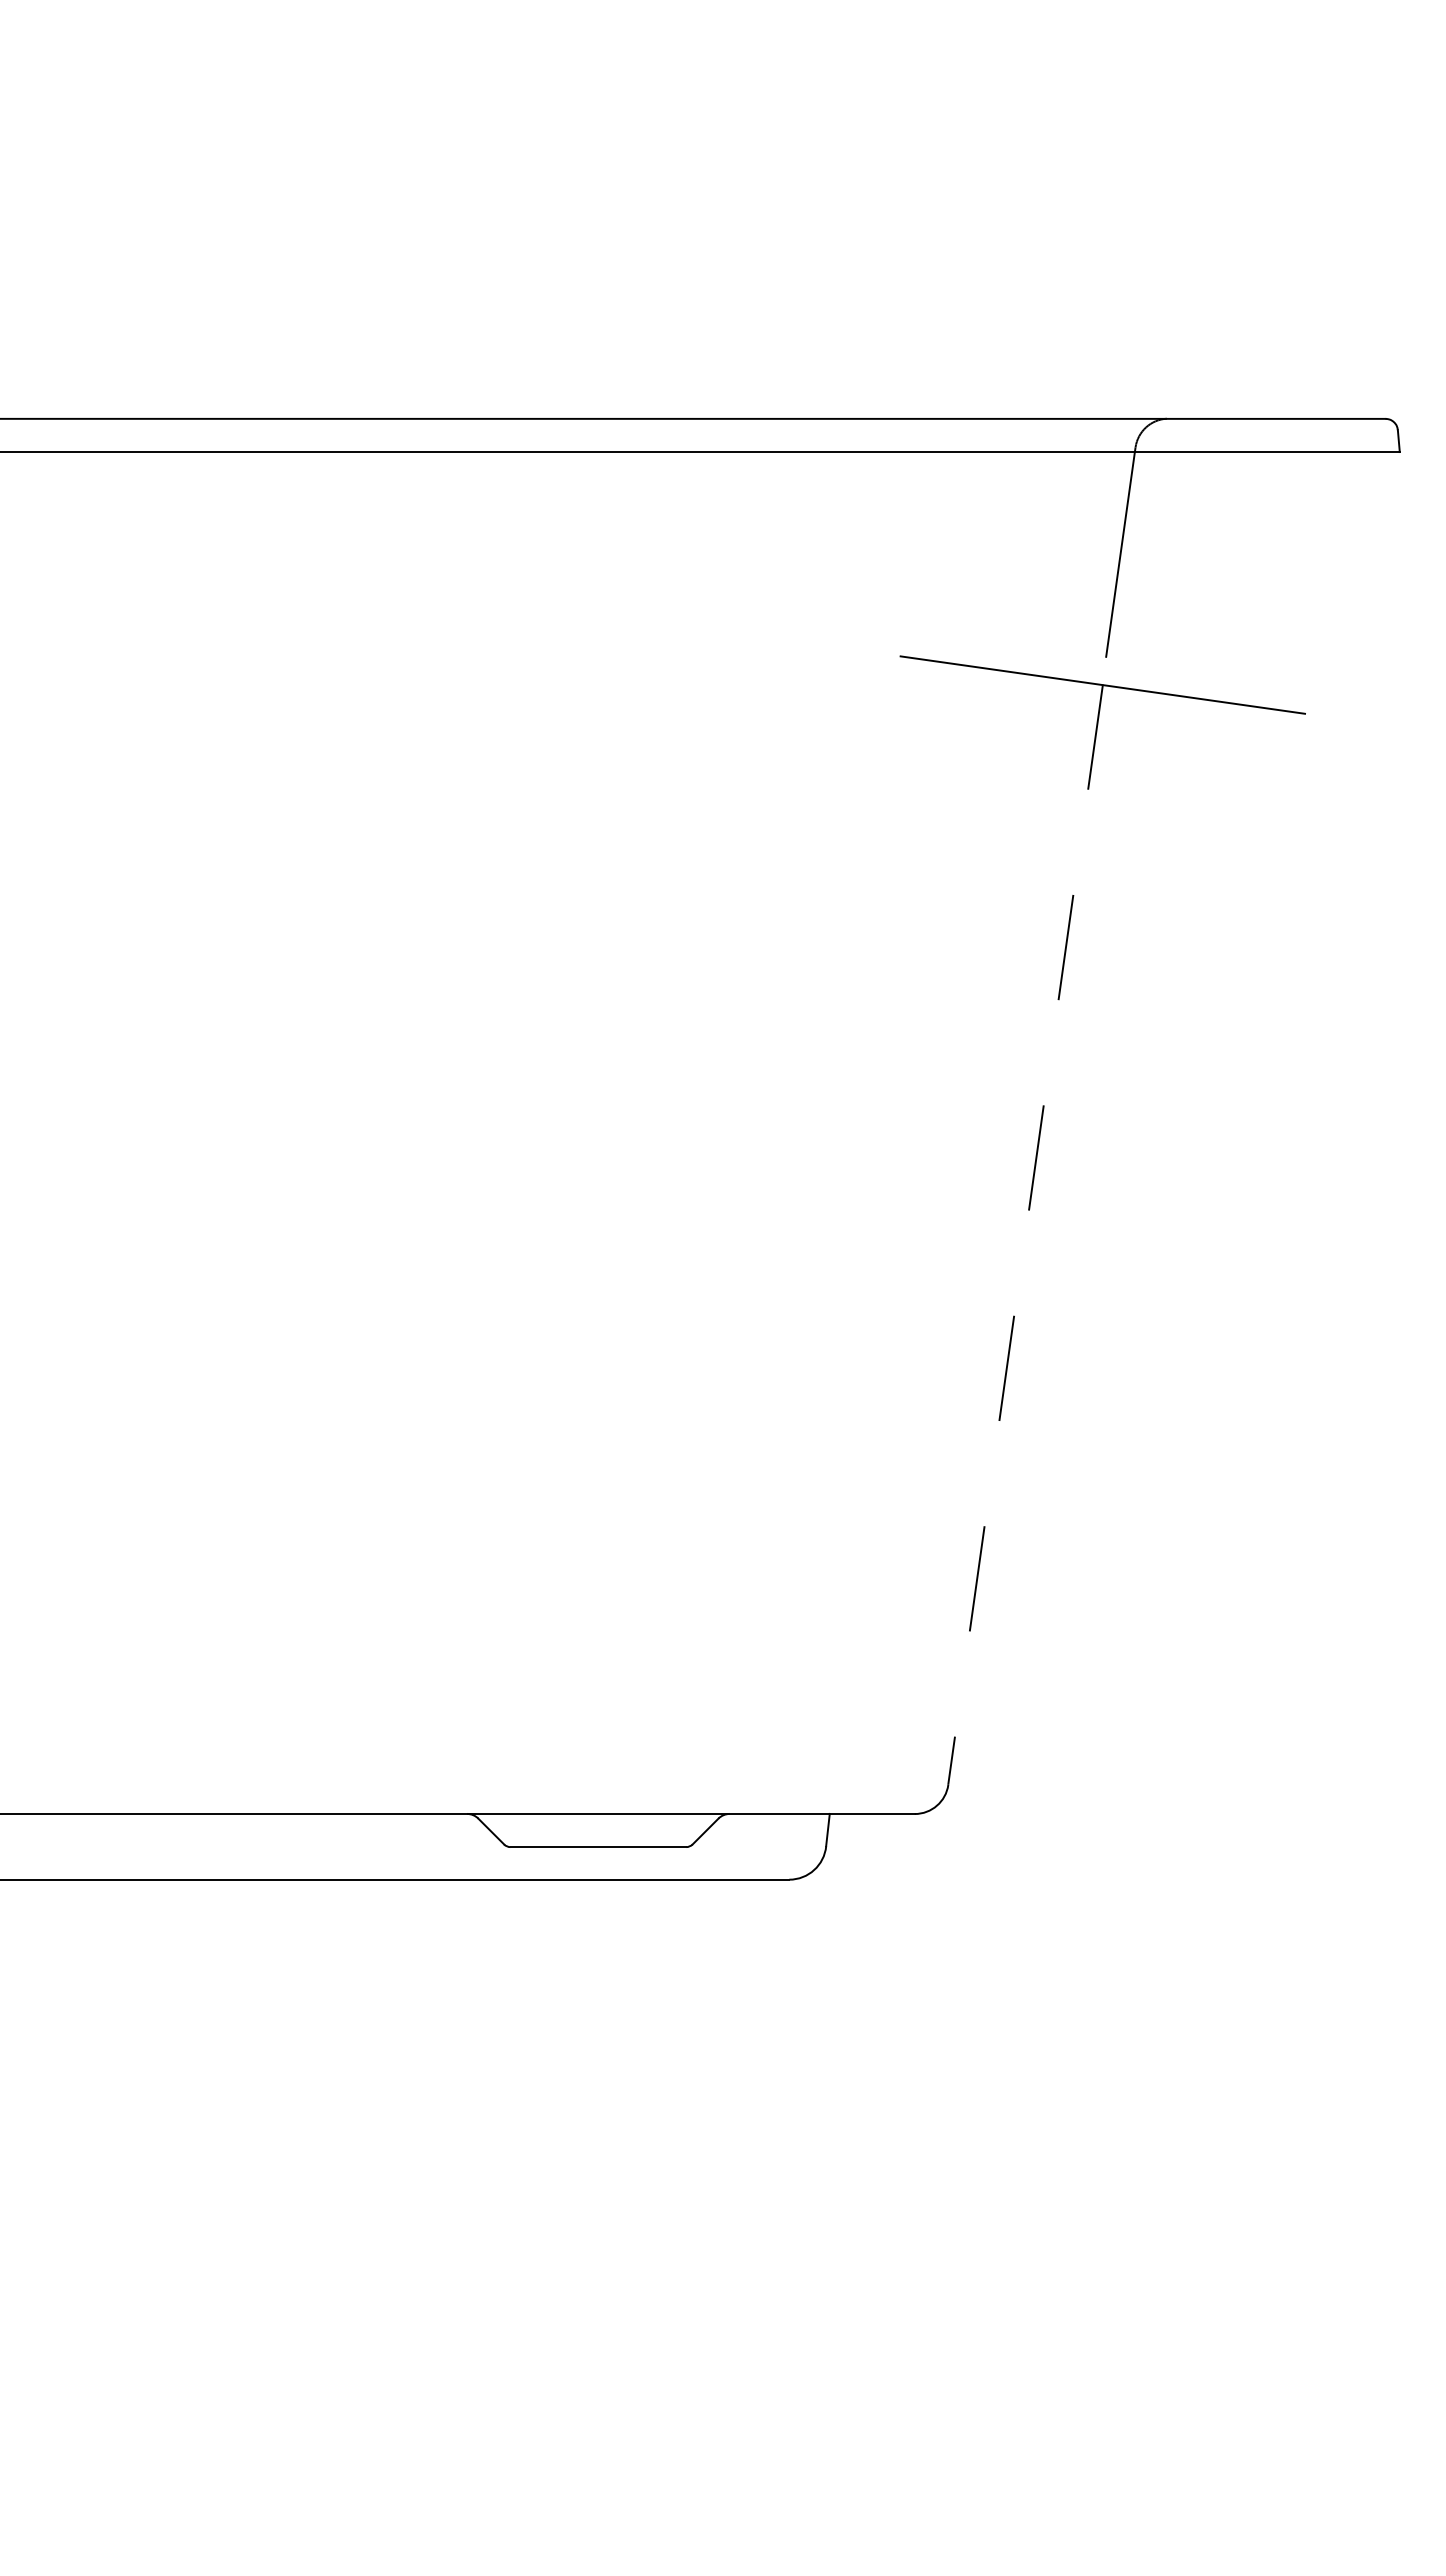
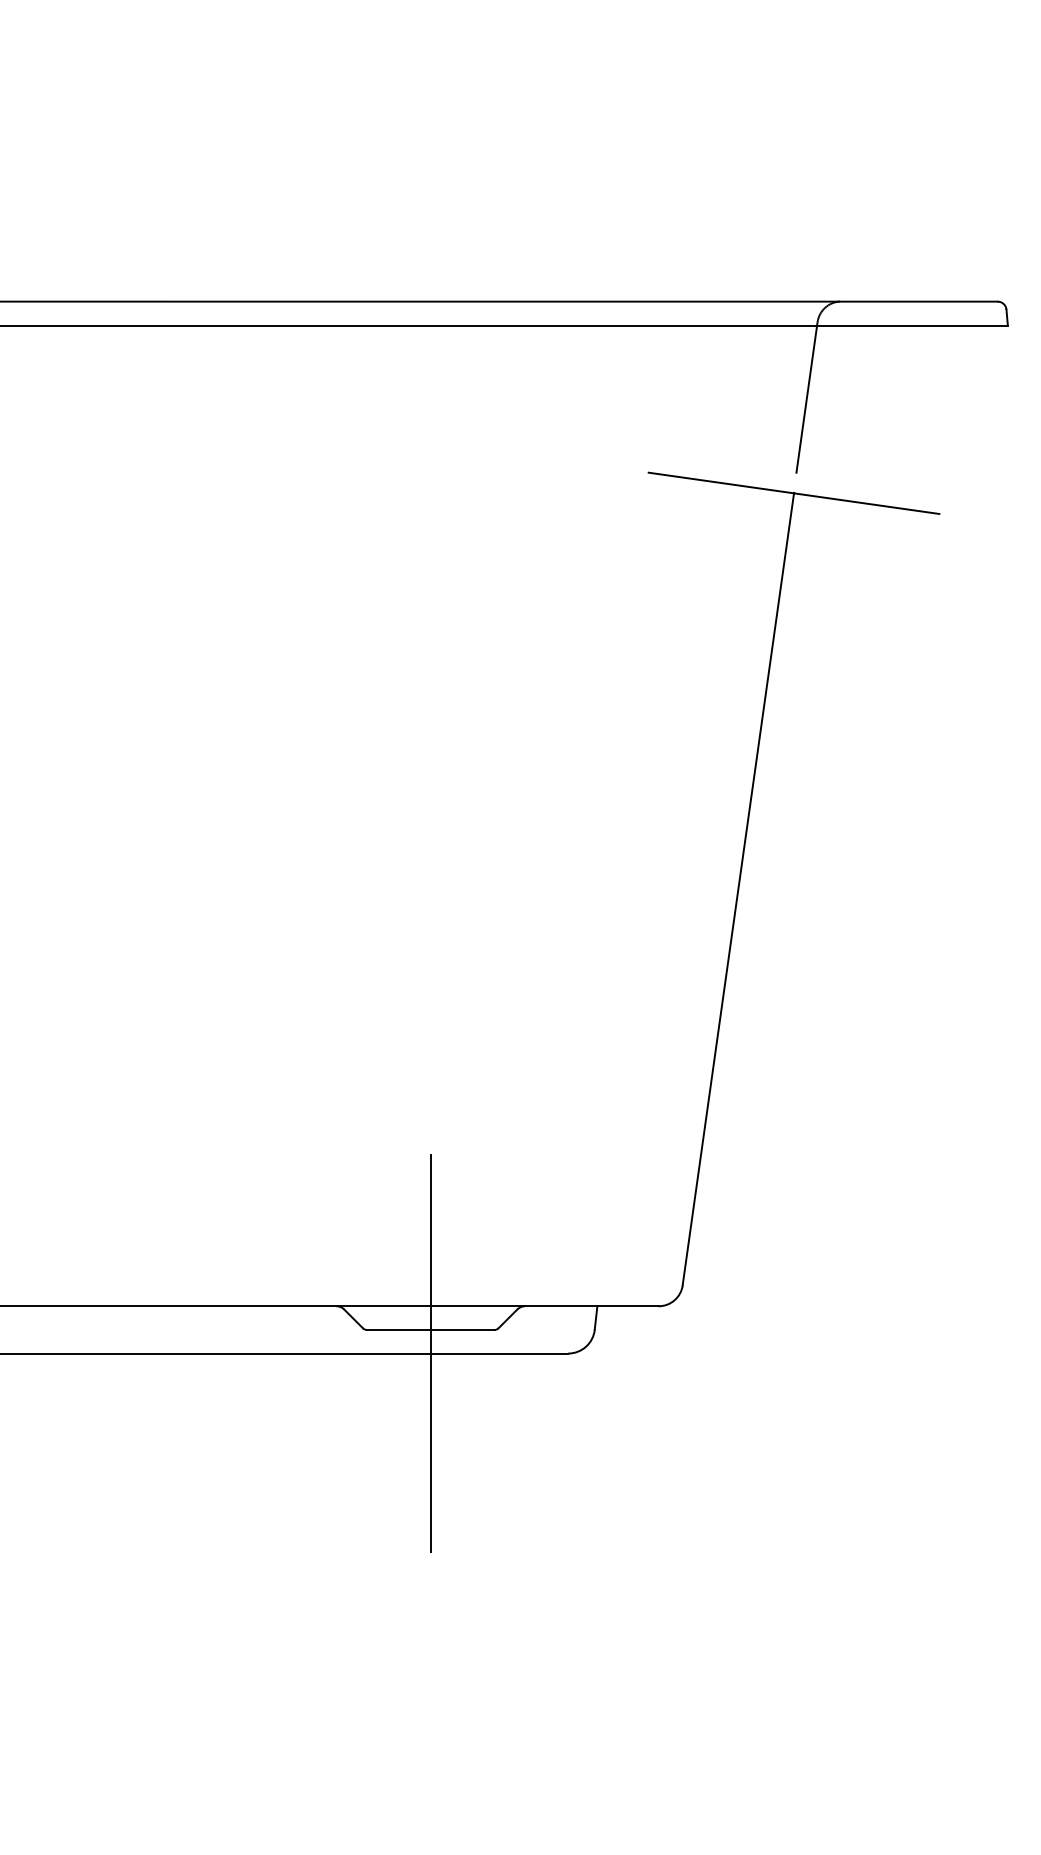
line: (1025, 1234) -> (738, 888), dashed -> solid
line: (598, 1879) -> (430, 1353), added

